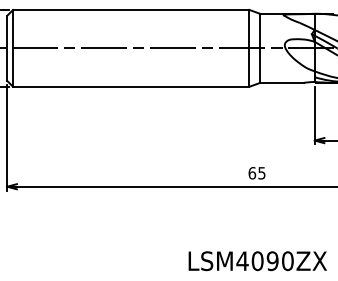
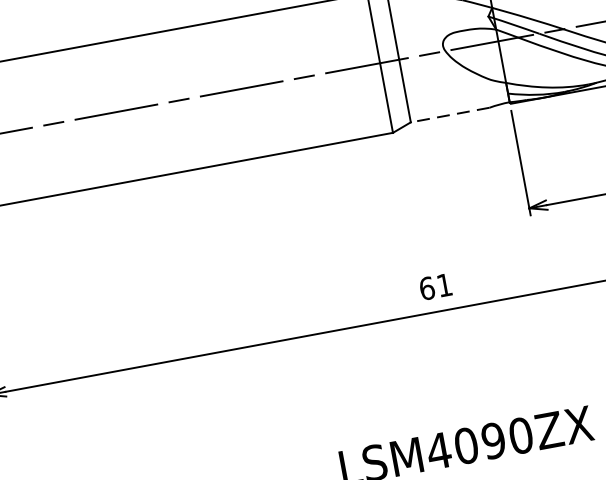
line: (281, 82) -> (449, 114), solid -> dashed
text: (261, 173) -> (443, 285), 65 -> 61

